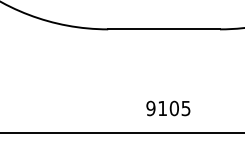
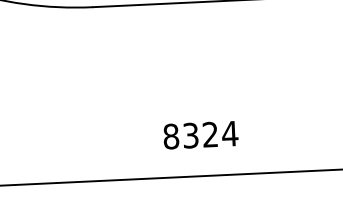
text: (168, 108) -> (200, 135), 9105 -> 8324

